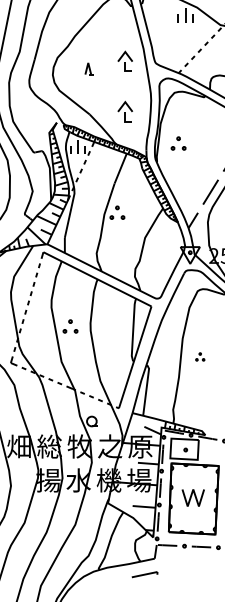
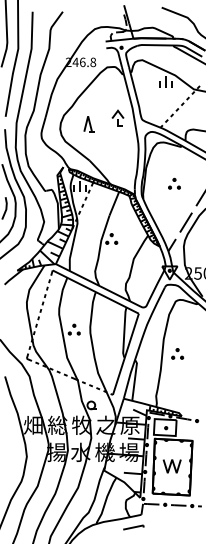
part: (88, 69) -> (88, 124), size x1.67
part: (124, 110) -> (117, 157), removed
part: (178, 143) -> (174, 183), moved
part: (199, 356) -> (177, 353), size x1.67

